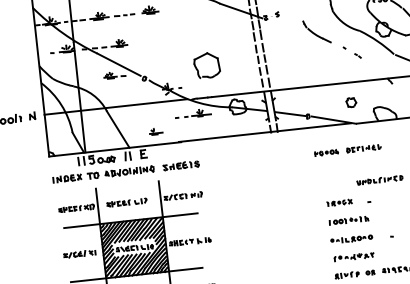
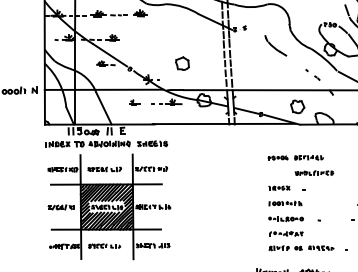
part: (351, 52) -> (312, 74), moved
part: (206, 65) -> (182, 63), size x0.62
part: (350, 102) -> (297, 106), size x1.67
part: (155, 131) -> (134, 102), moved
part: (347, 150) -> (295, 157), moved

